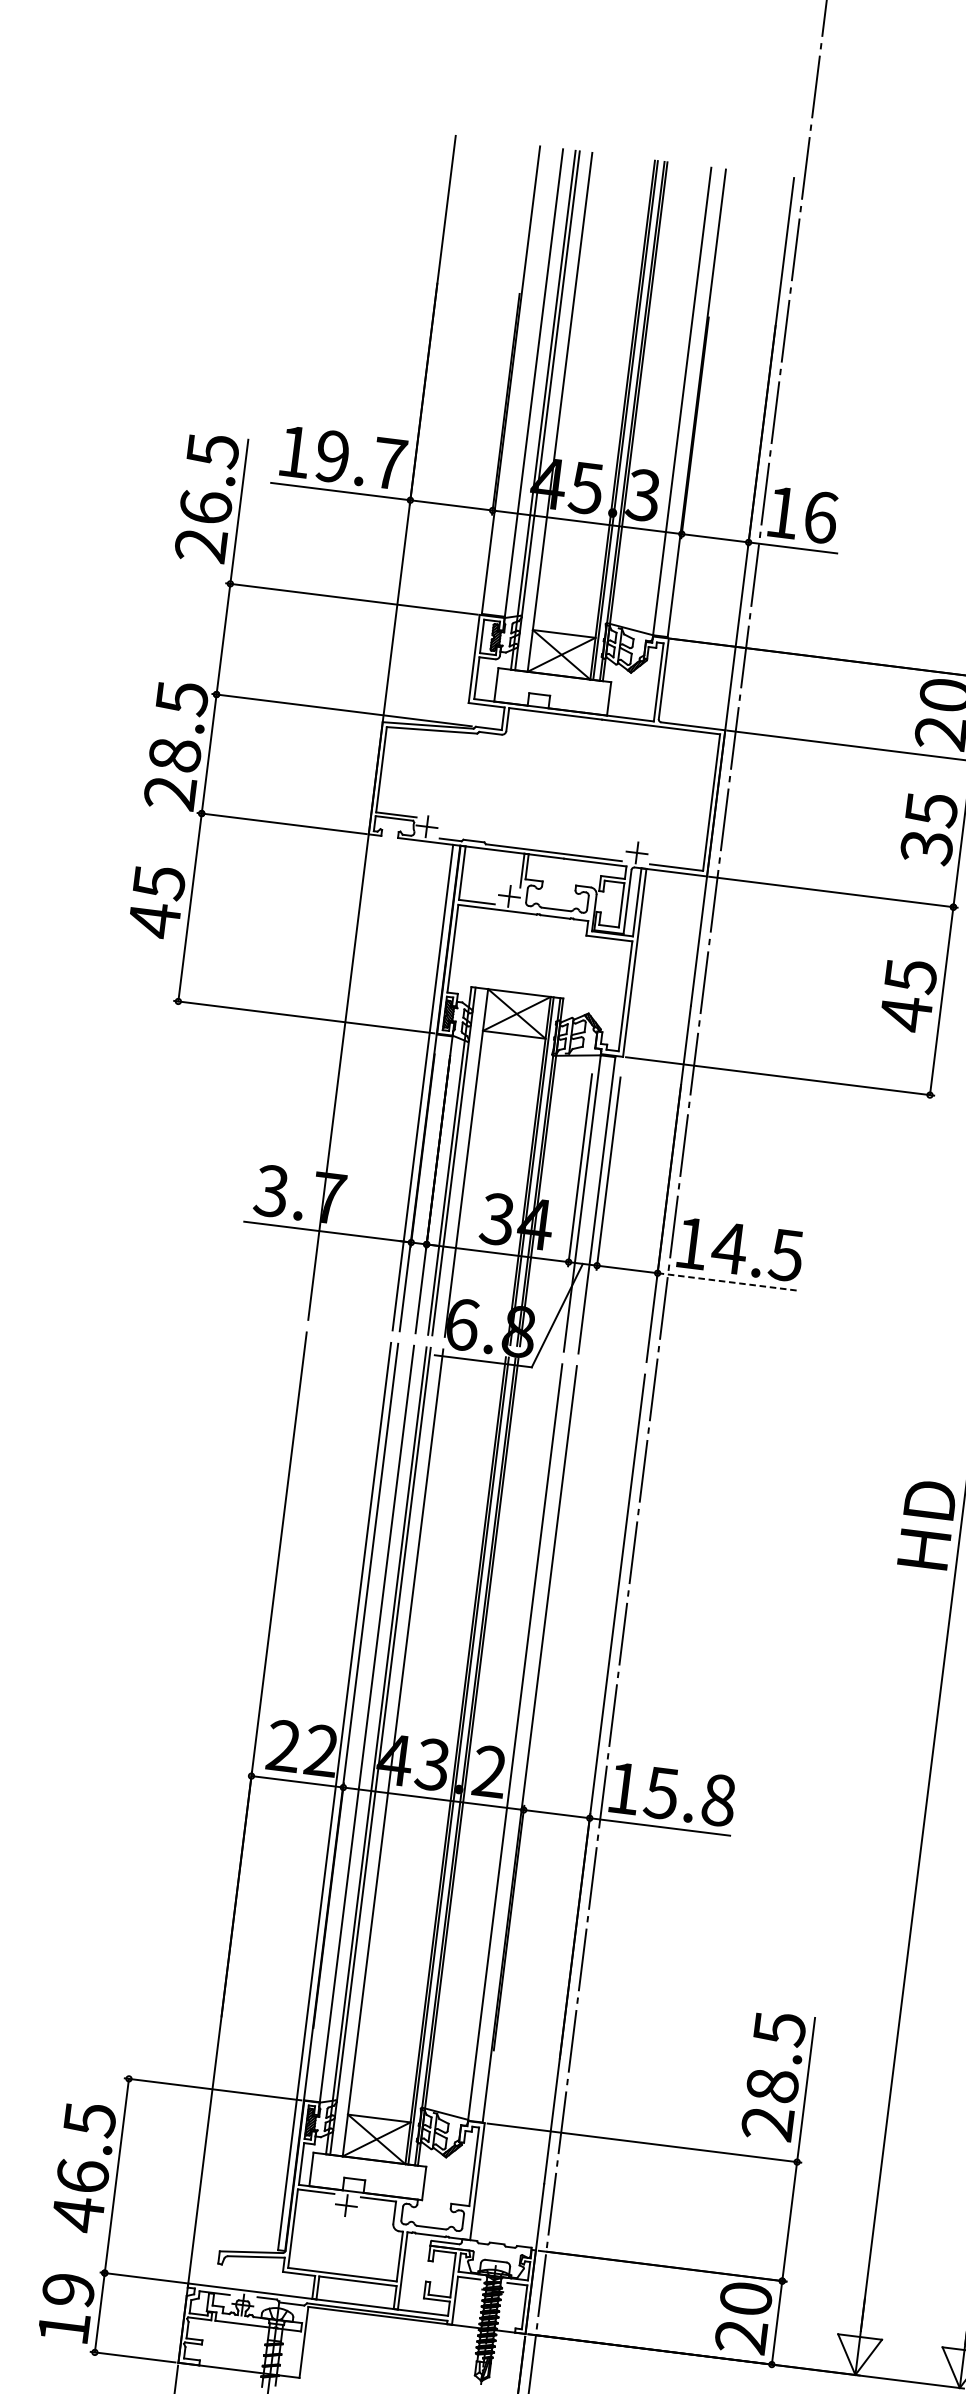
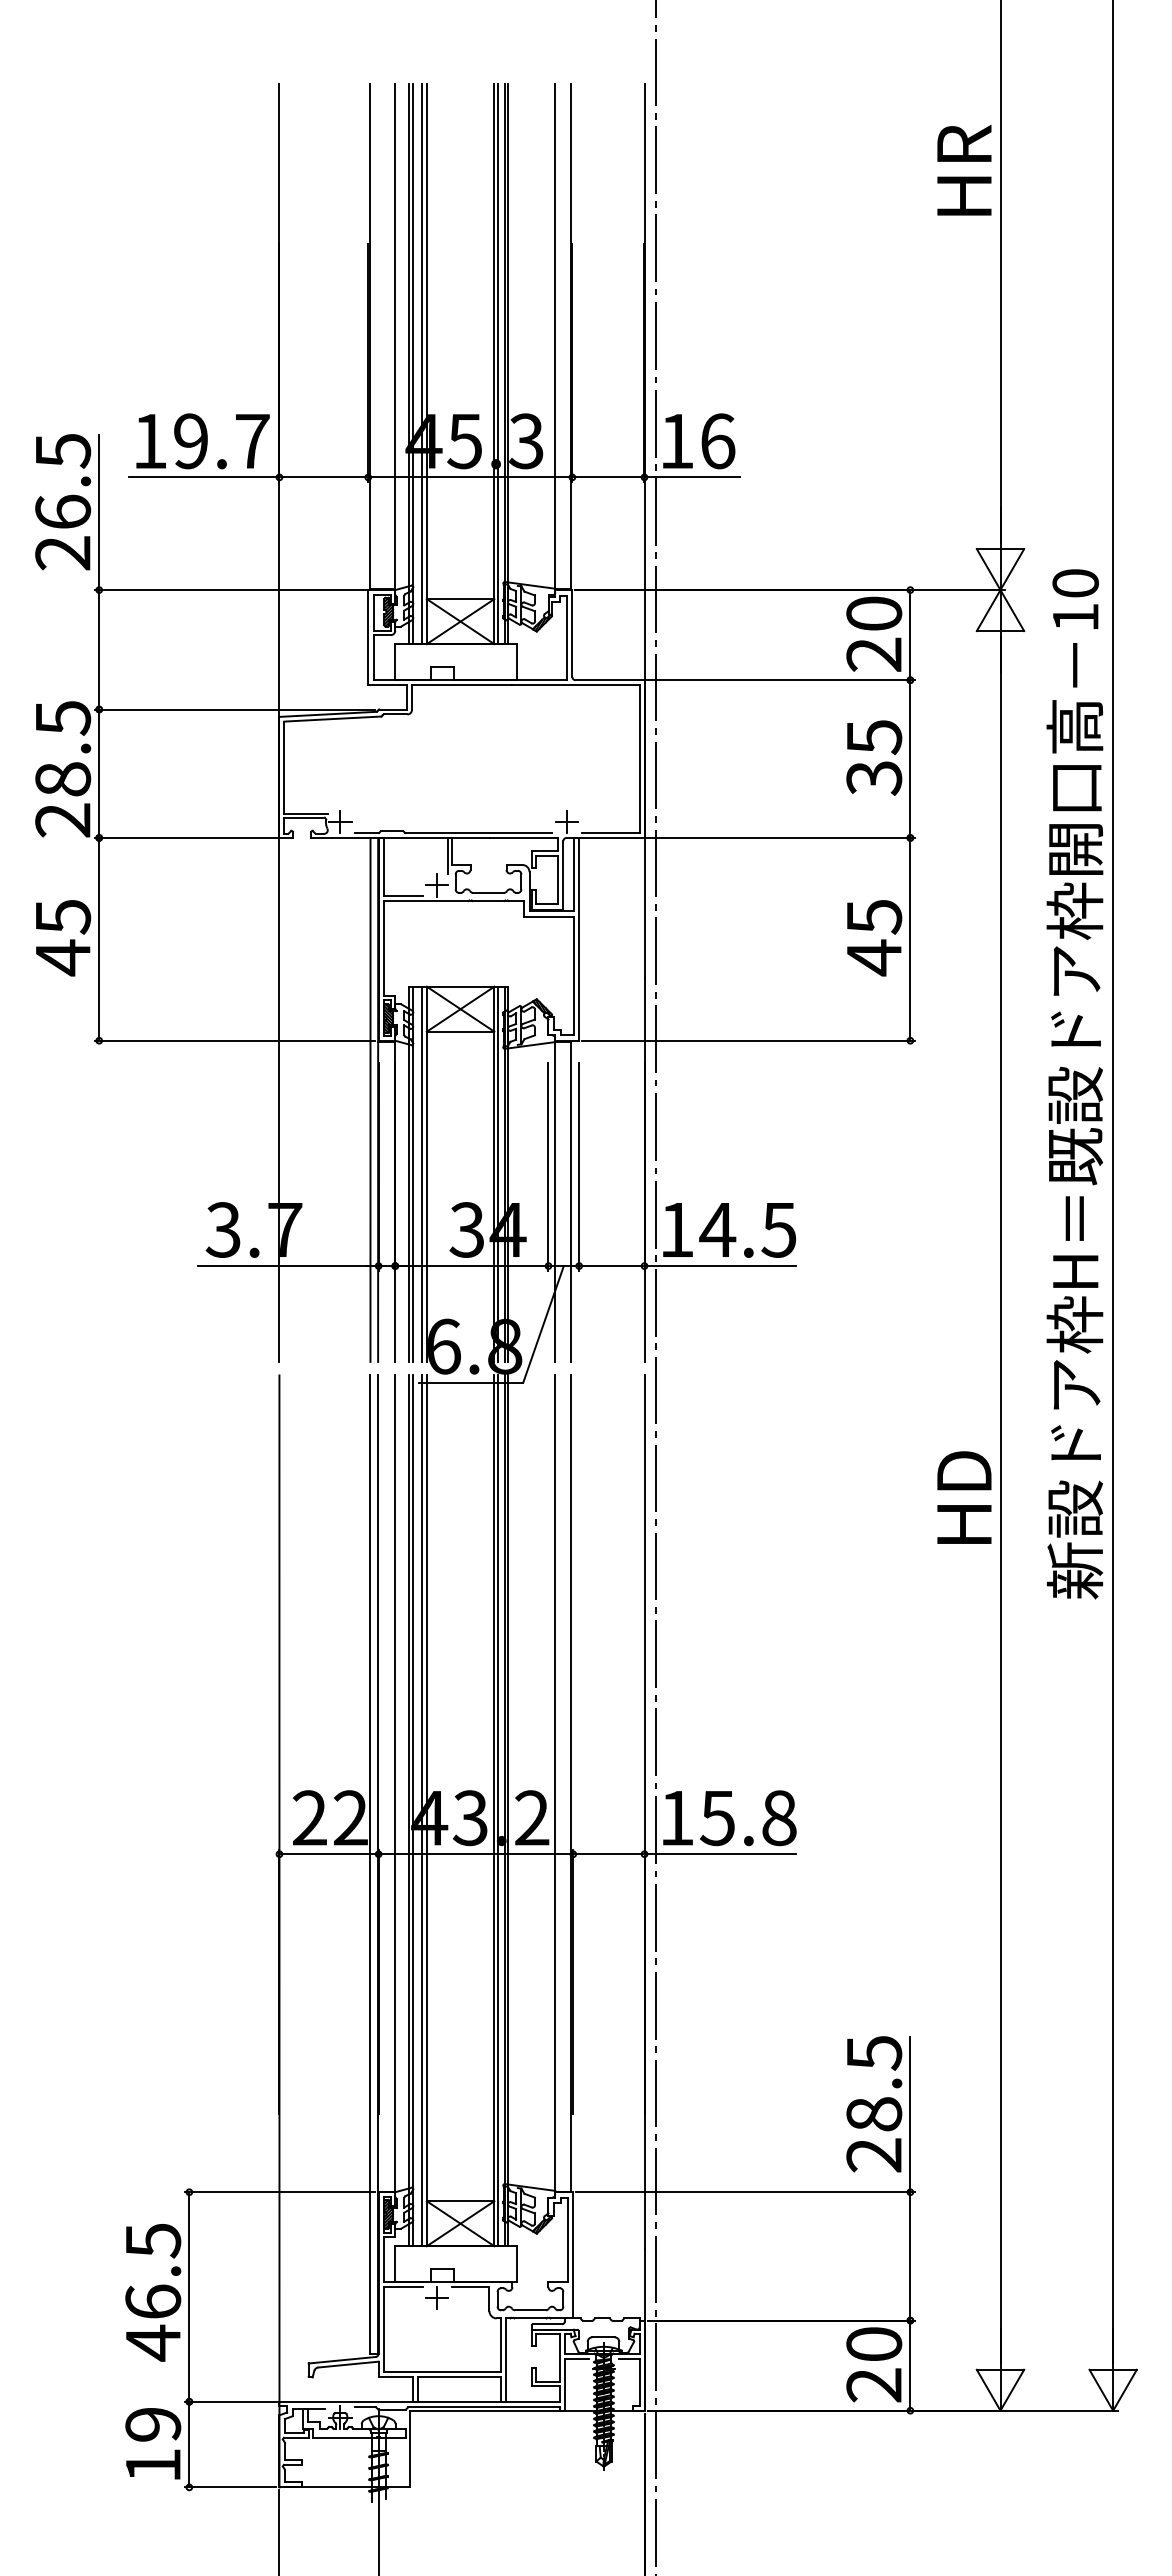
line: (555, 412) -> (422, 364), added
line: (462, 1161) -> (422, 1173), added
line: (728, 1282) -> (720, 1266), dashed -> solid
line: (389, 1752) -> (422, 1810), added

